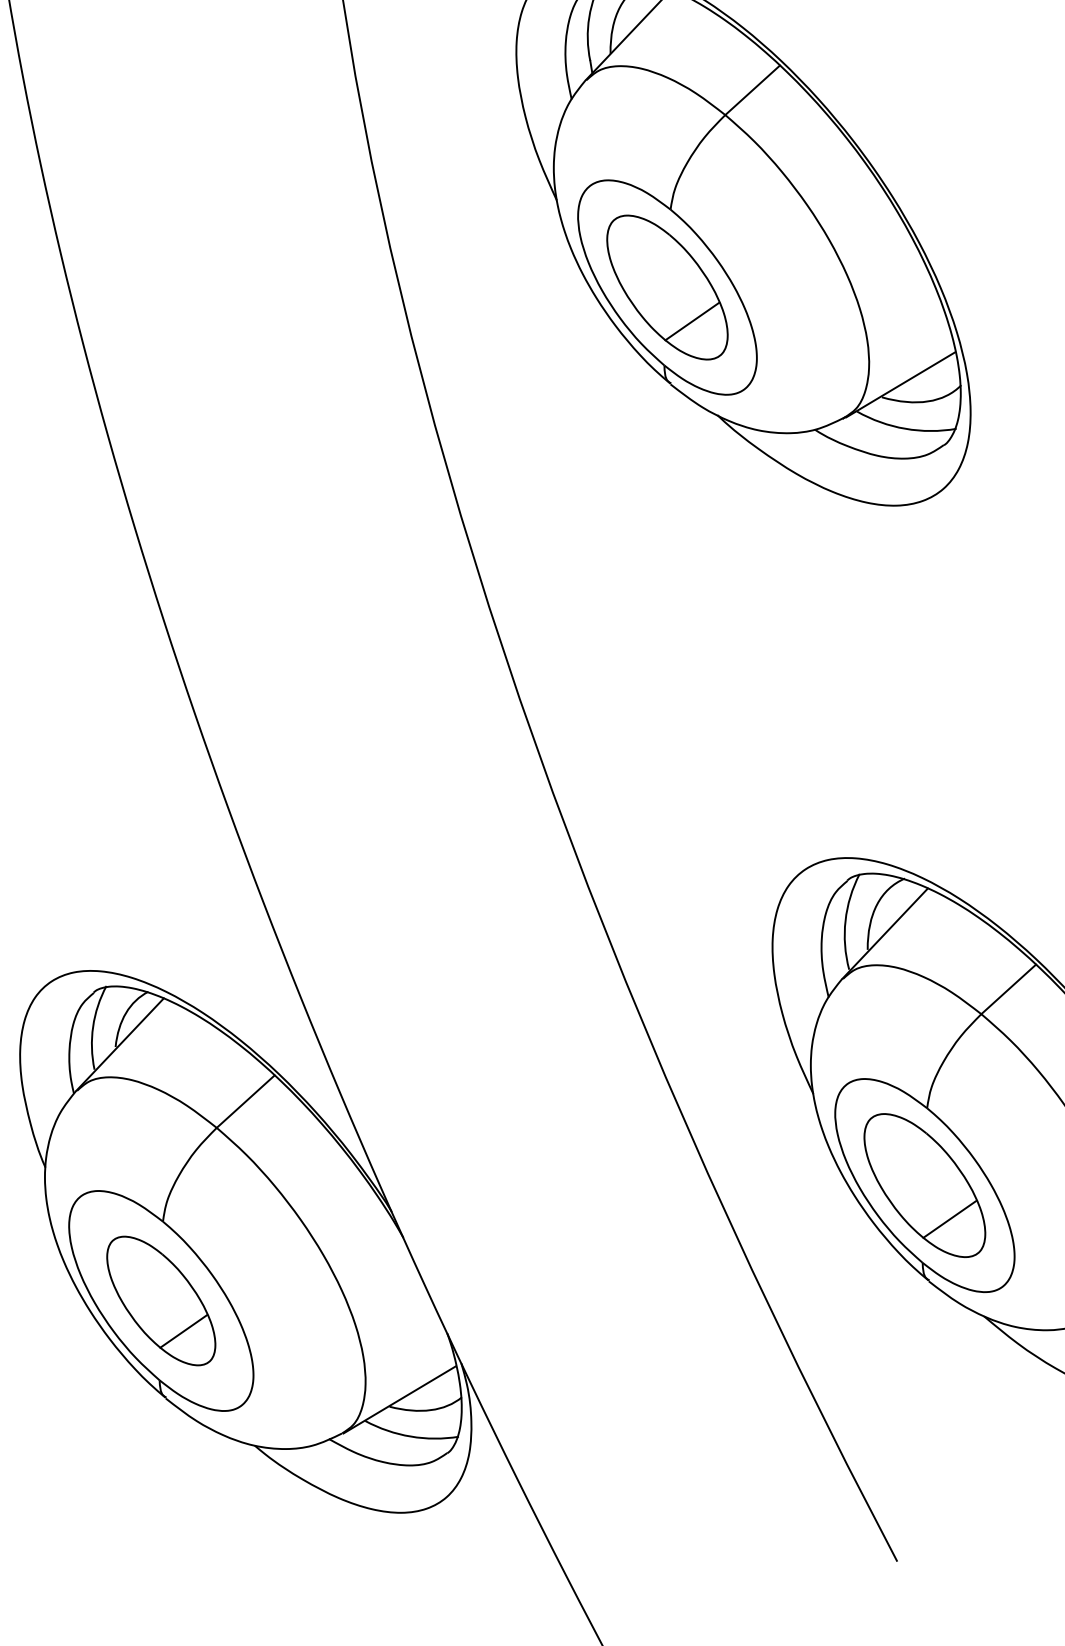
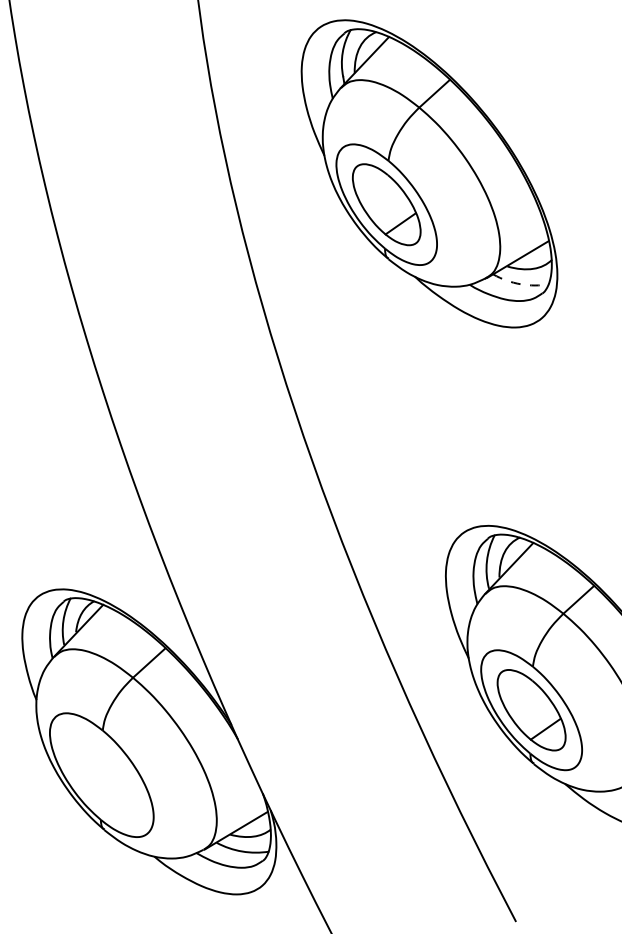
arc: (905, 429) -> (520, 284), solid -> dashed
part: (160, 1301) -> (101, 775), removed

